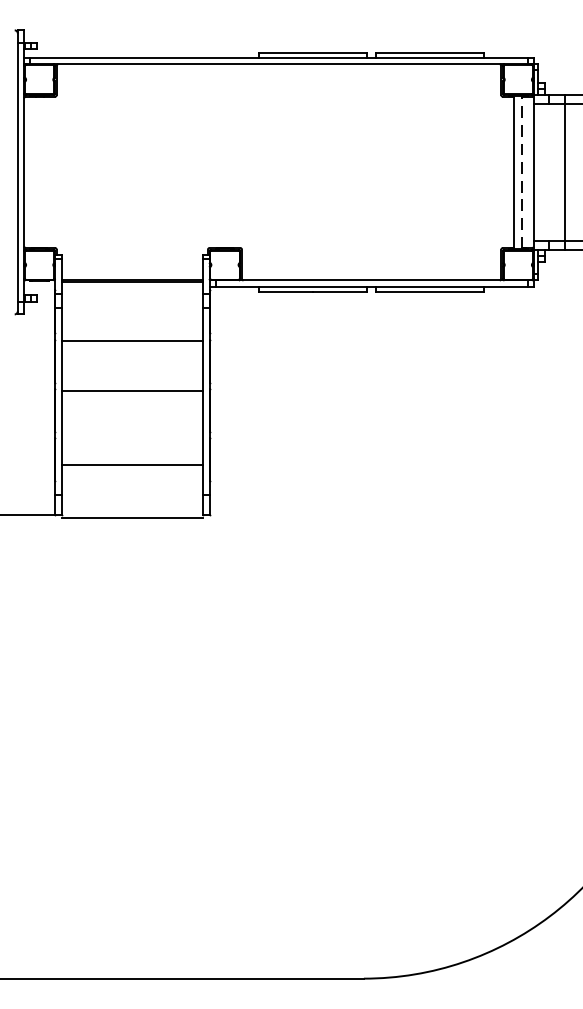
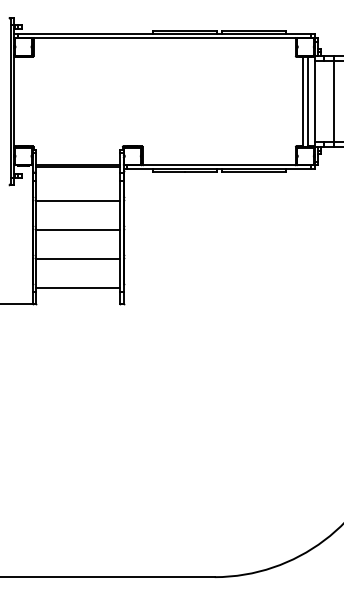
line: (522, 172) -> (308, 101), dashed -> solid
line: (131, 465) -> (77, 259), moved
line: (131, 518) -> (77, 288), moved

